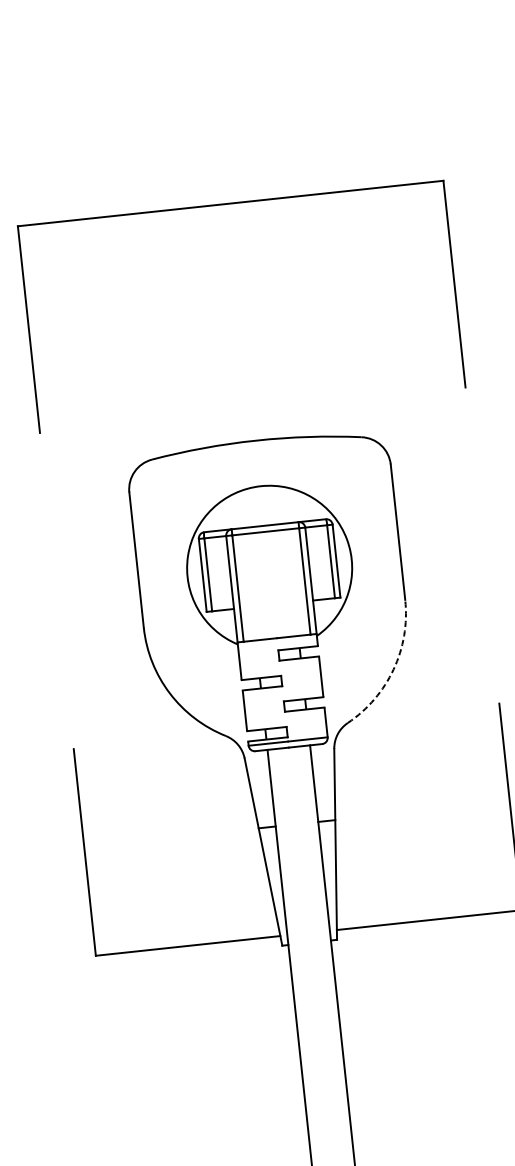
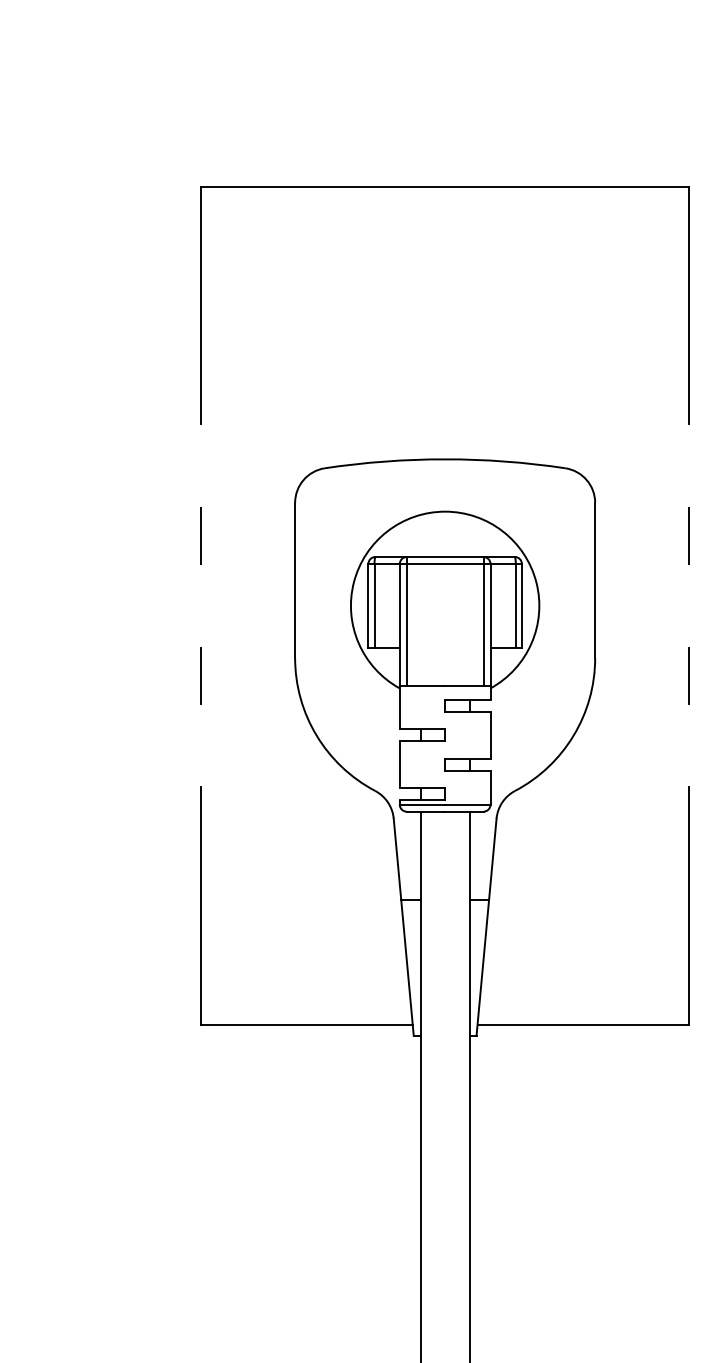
line: (476, 485) -> (689, 536), added
line: (49, 529) -> (200, 535), added
line: (489, 606) -> (689, 675), added
line: (62, 651) -> (200, 675), added
arc: (393, 669) -> (573, 735), dashed -> solid

